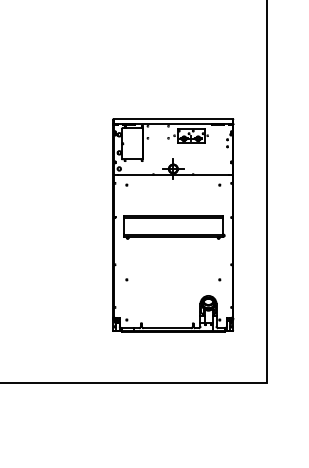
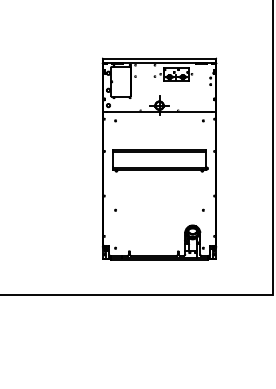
part: (173, 225) -> (159, 158), moved

